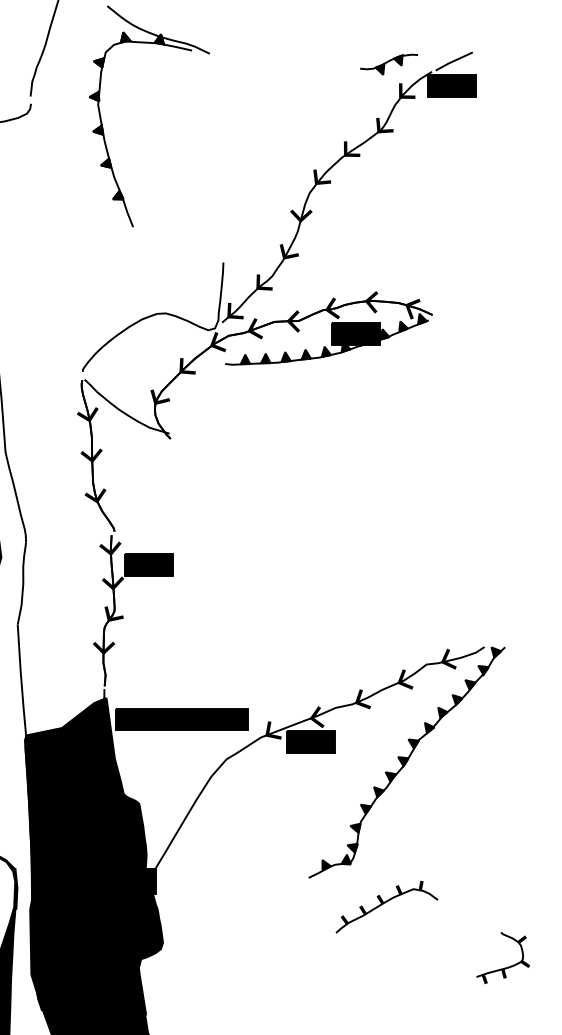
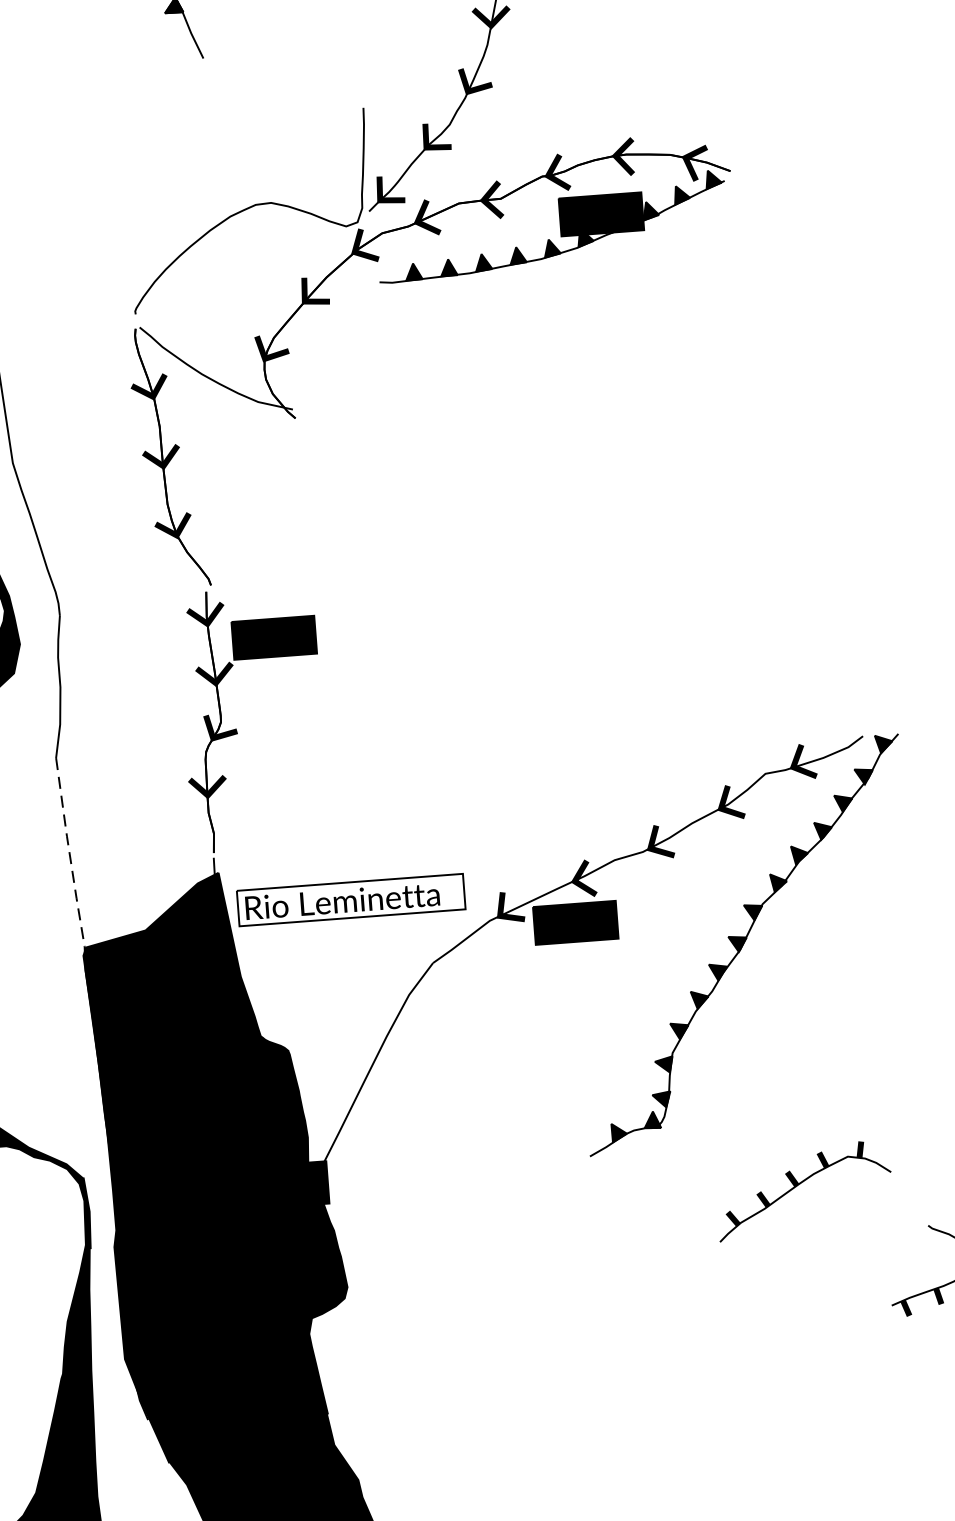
line: (21, 679) -> (69, 852), solid -> dashed
fill: (181, 719) -> (350, 900), removed
part: (386, 906) -> (803, 1190), moved

